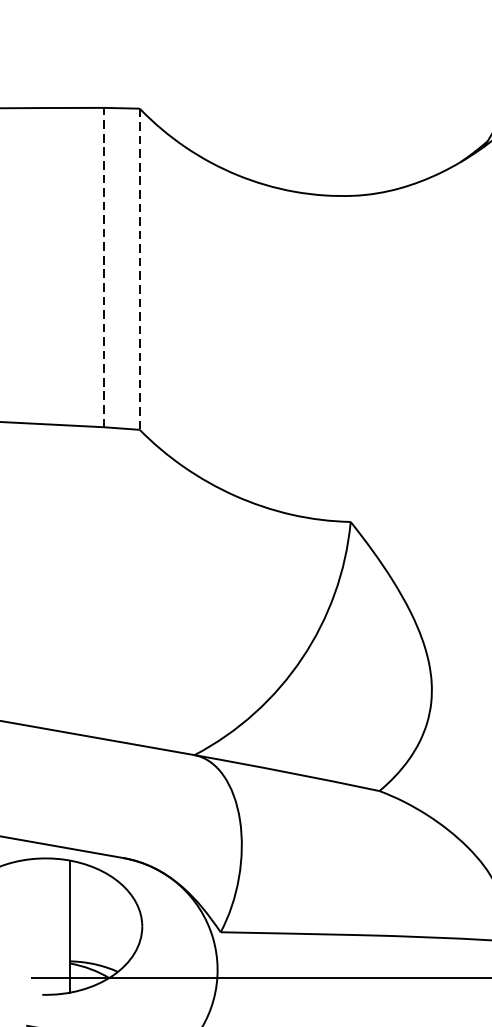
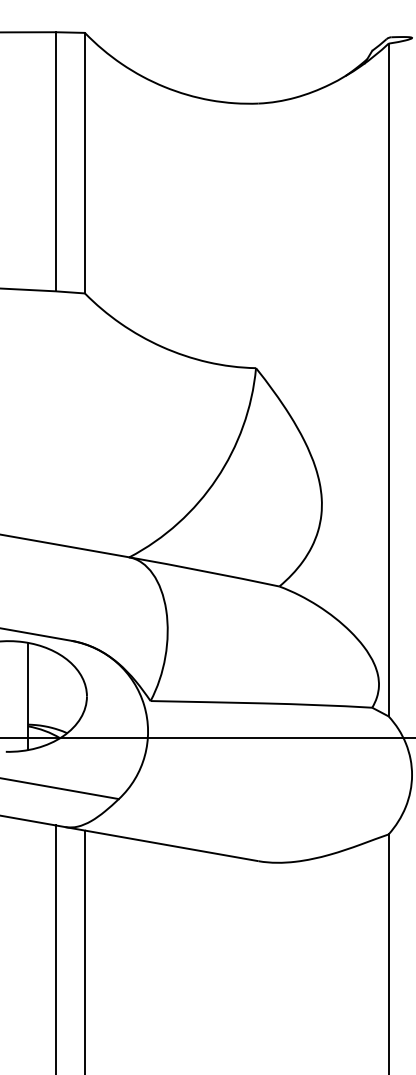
line: (103, 267) -> (55, 161), dashed -> solid
line: (139, 269) -> (84, 163), dashed -> solid

